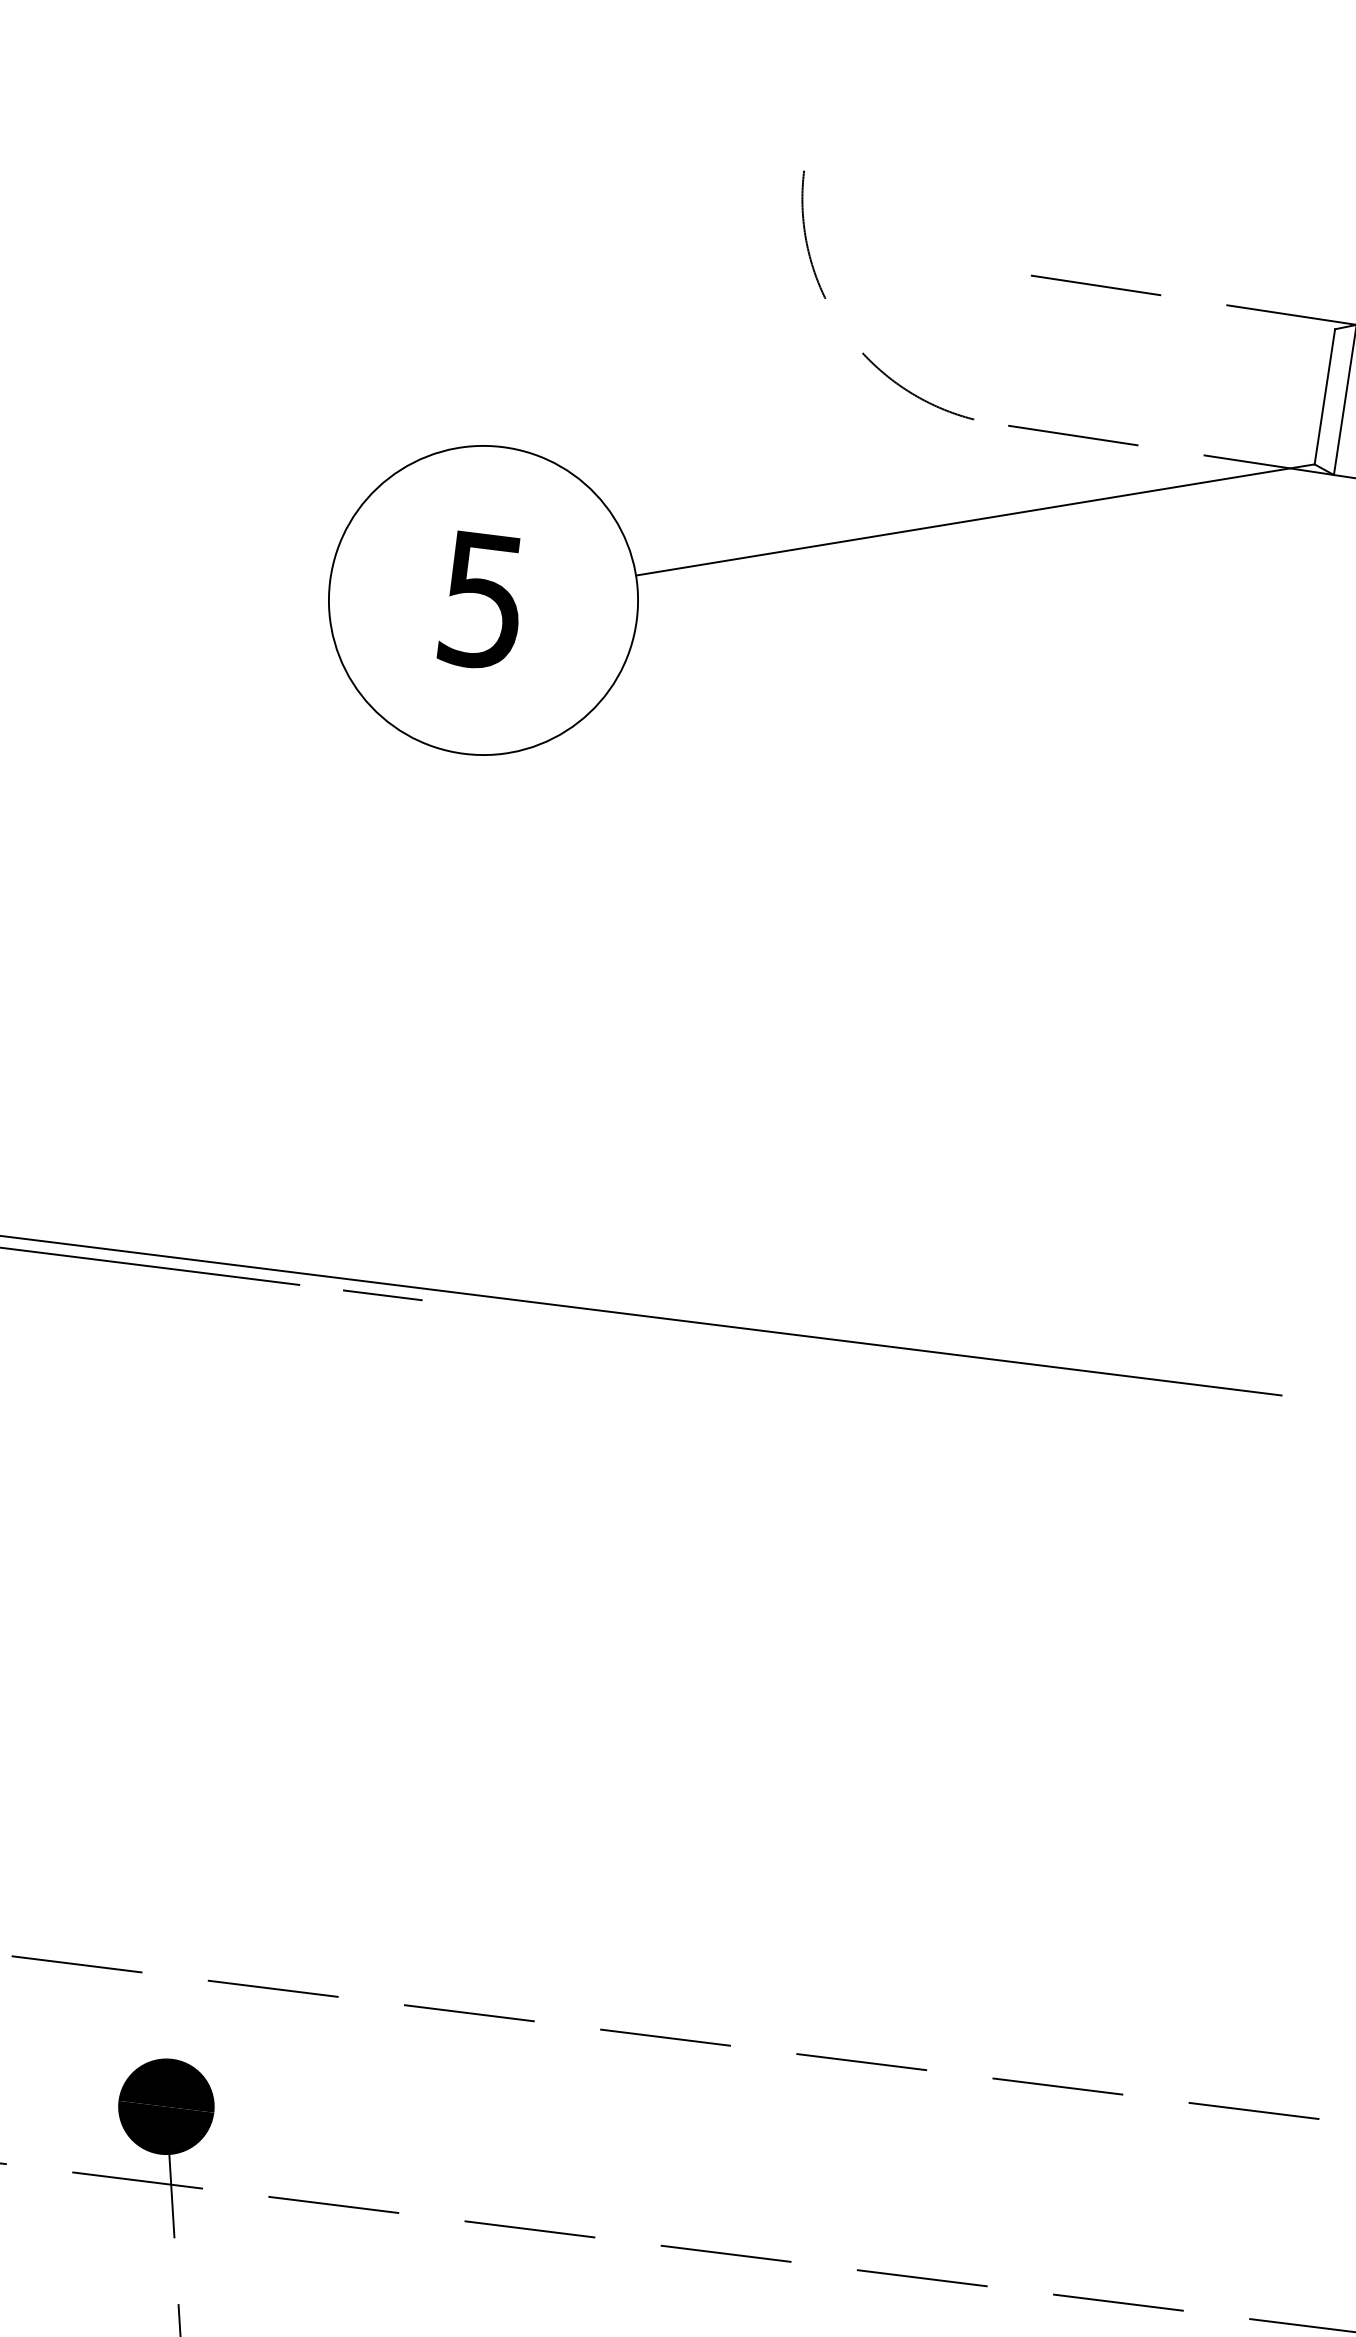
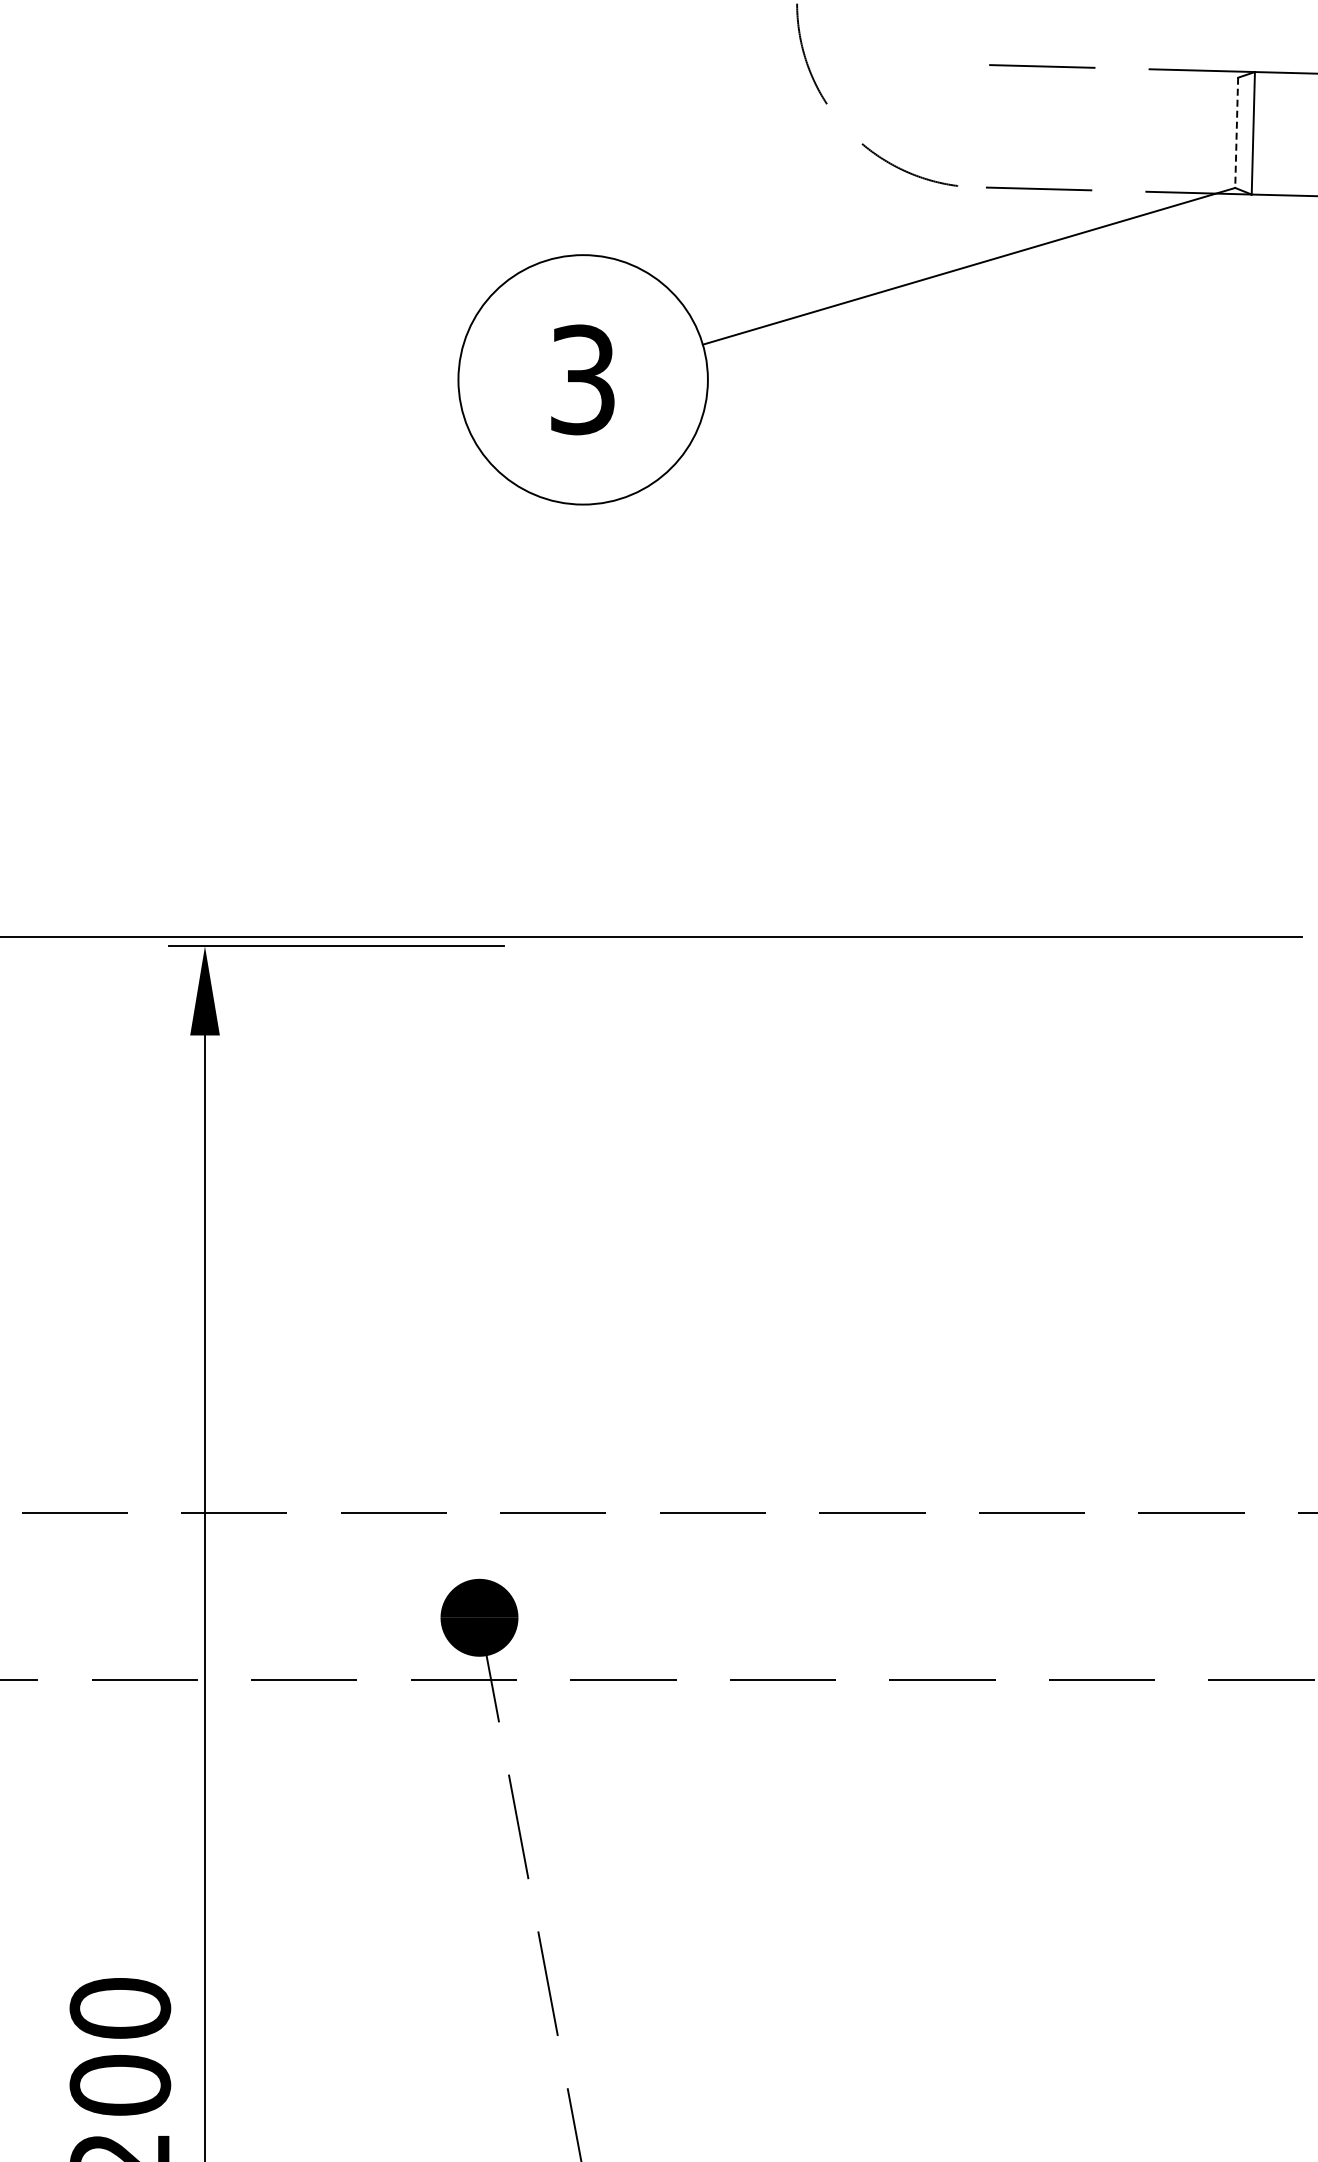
line: (1324, 397) -> (1236, 133), solid -> dashed
text: (482, 599) -> (582, 379), 5 -> 3
line: (382, 1294) -> (571, 945), removed

